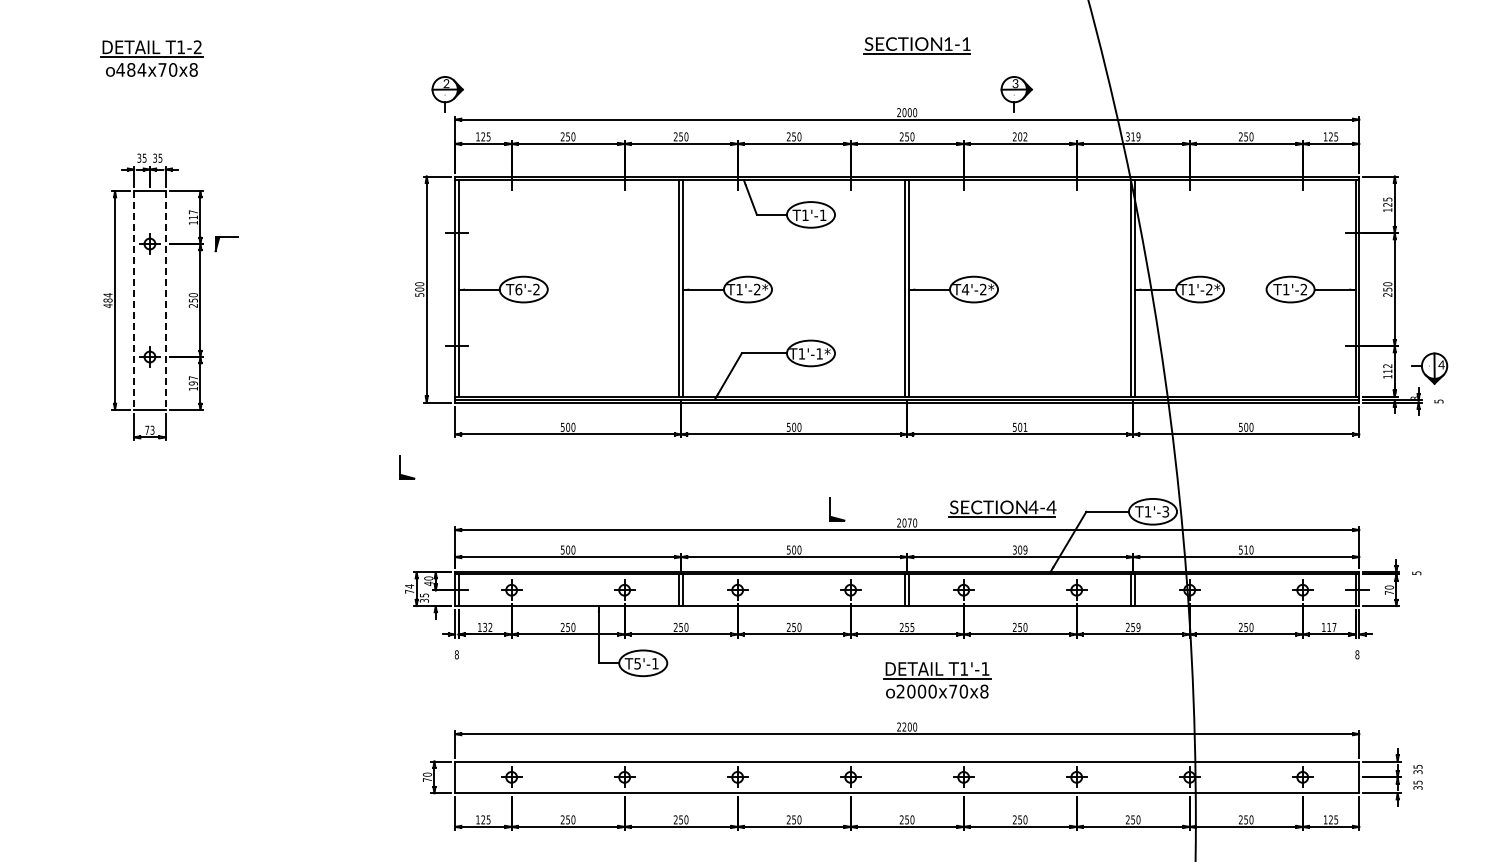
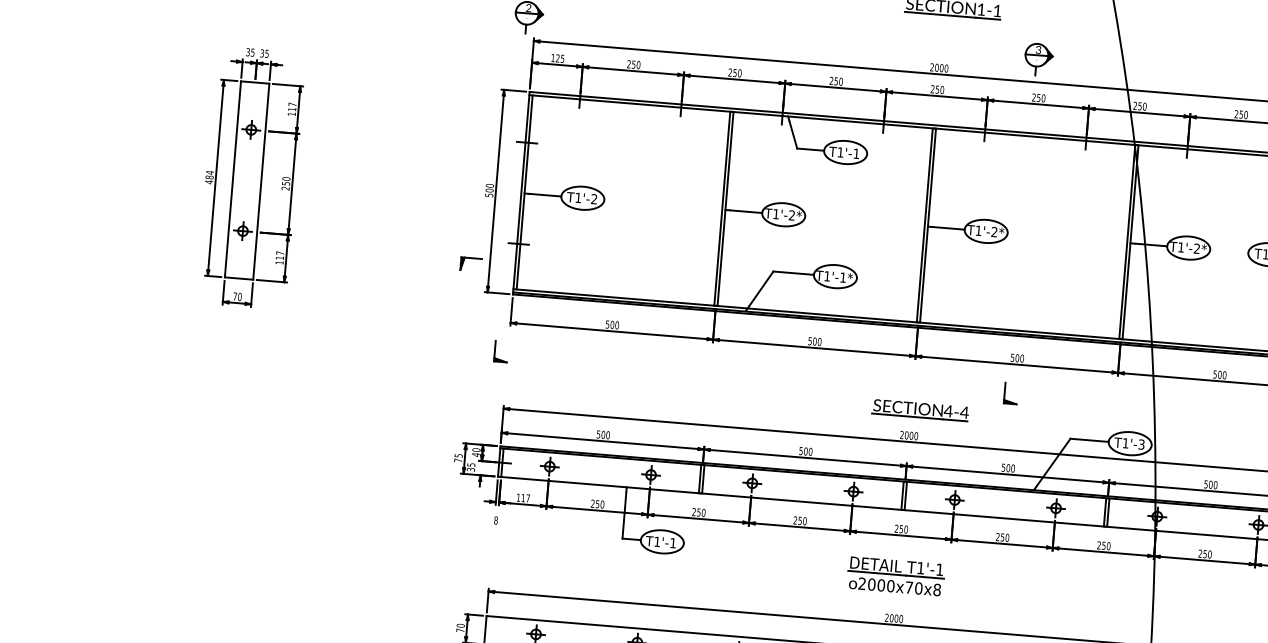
text: (1022, 136) -> (1040, 97), 202 -> 250
text: (1132, 136) -> (1139, 105), 319 -> 250
part: (226, 237) -> (471, 258), moved
text: (518, 289) -> (578, 197), T6'-2 -> T1'-2
text: (965, 289) -> (978, 230), T4'-2* -> T1'-2*
line: (134, 301) -> (233, 180), dashed -> solid
line: (165, 301) -> (260, 182), dashed -> solid
text: (192, 383) -> (279, 257), 197 -> 117
text: (1025, 426) -> (1022, 357), 501 -> 500
text: (152, 429) -> (239, 296), 73 -> 70
part: (400, 467) -> (495, 351), moved
part: (1002, 508) -> (920, 409), moved
part: (830, 509) -> (1004, 393), moved
text: (909, 522) -> (911, 435), 2070 -> 2000
text: (1020, 549) -> (1008, 467), 309 -> 500
text: (1246, 549) -> (1211, 484), 510 -> 500
text: (409, 586) -> (458, 455), 74 -> 75
text: (912, 626) -> (906, 528), 255 -> 250
text: (487, 627) -> (525, 498), 132 -> 117
text: (1138, 627) -> (1108, 546), 259 -> 250
text: (637, 663) -> (657, 541), T5'-1 -> T1'-1
part: (937, 680) -> (896, 576), moved
text: (904, 726) -> (891, 617), 2200 -> 2000

